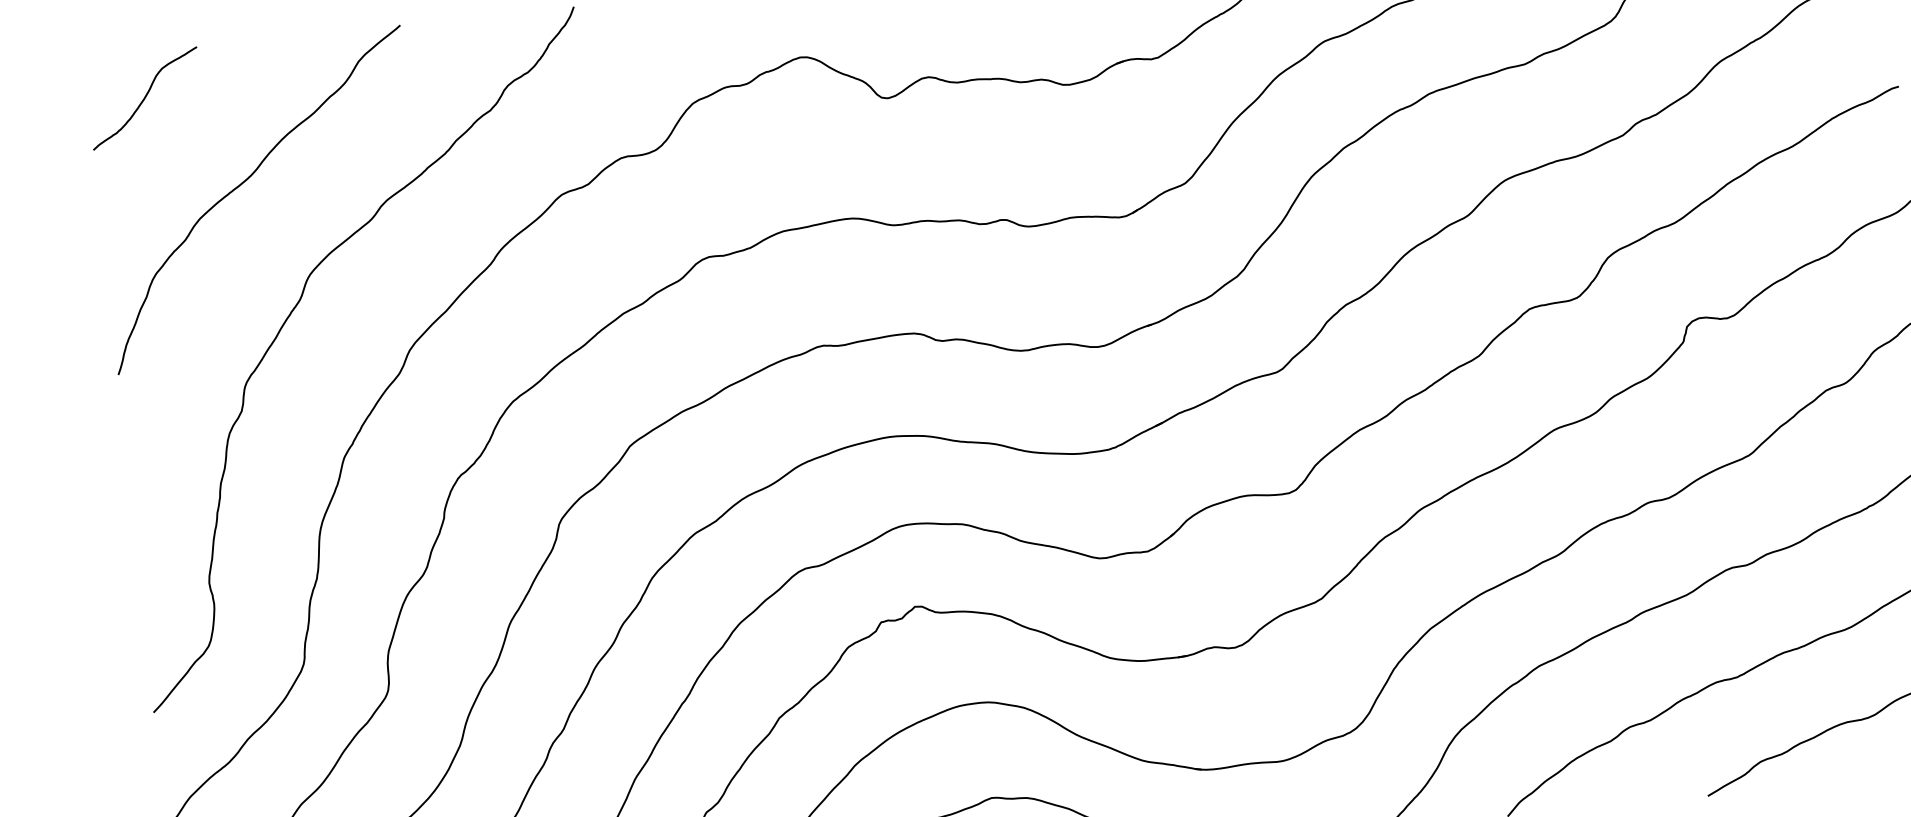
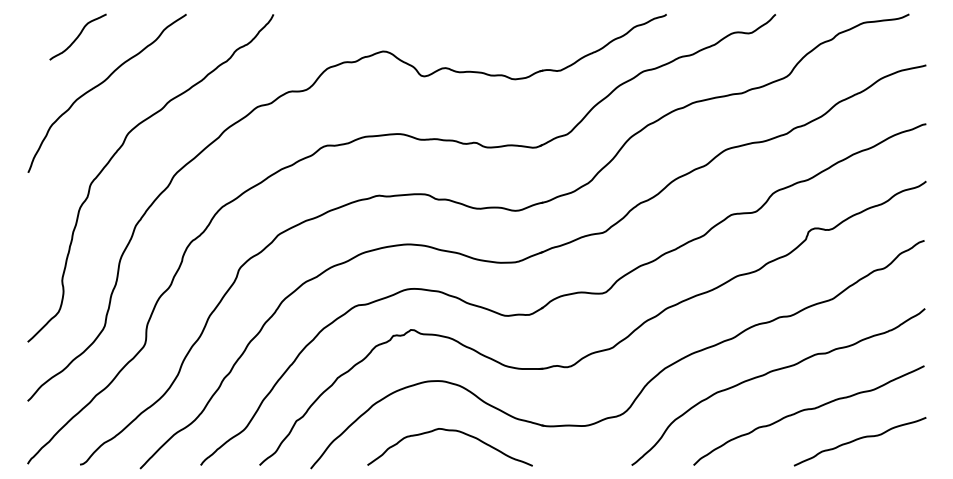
curve: (143, 97) -> (77, 36), moved

